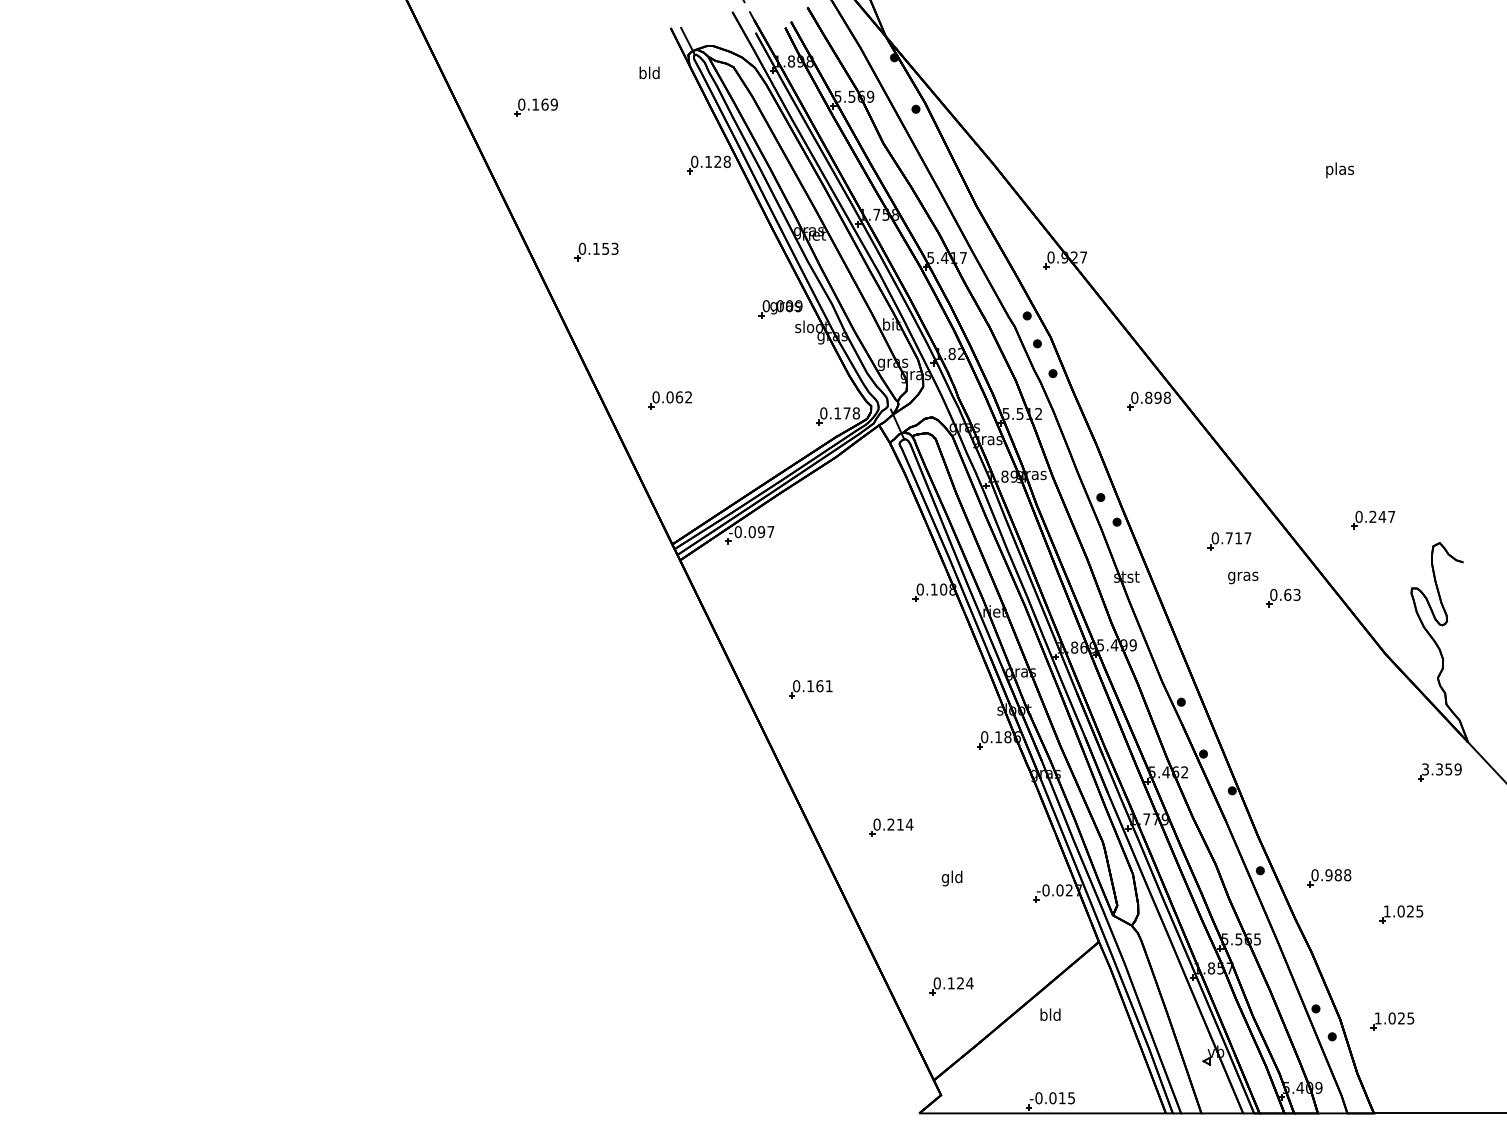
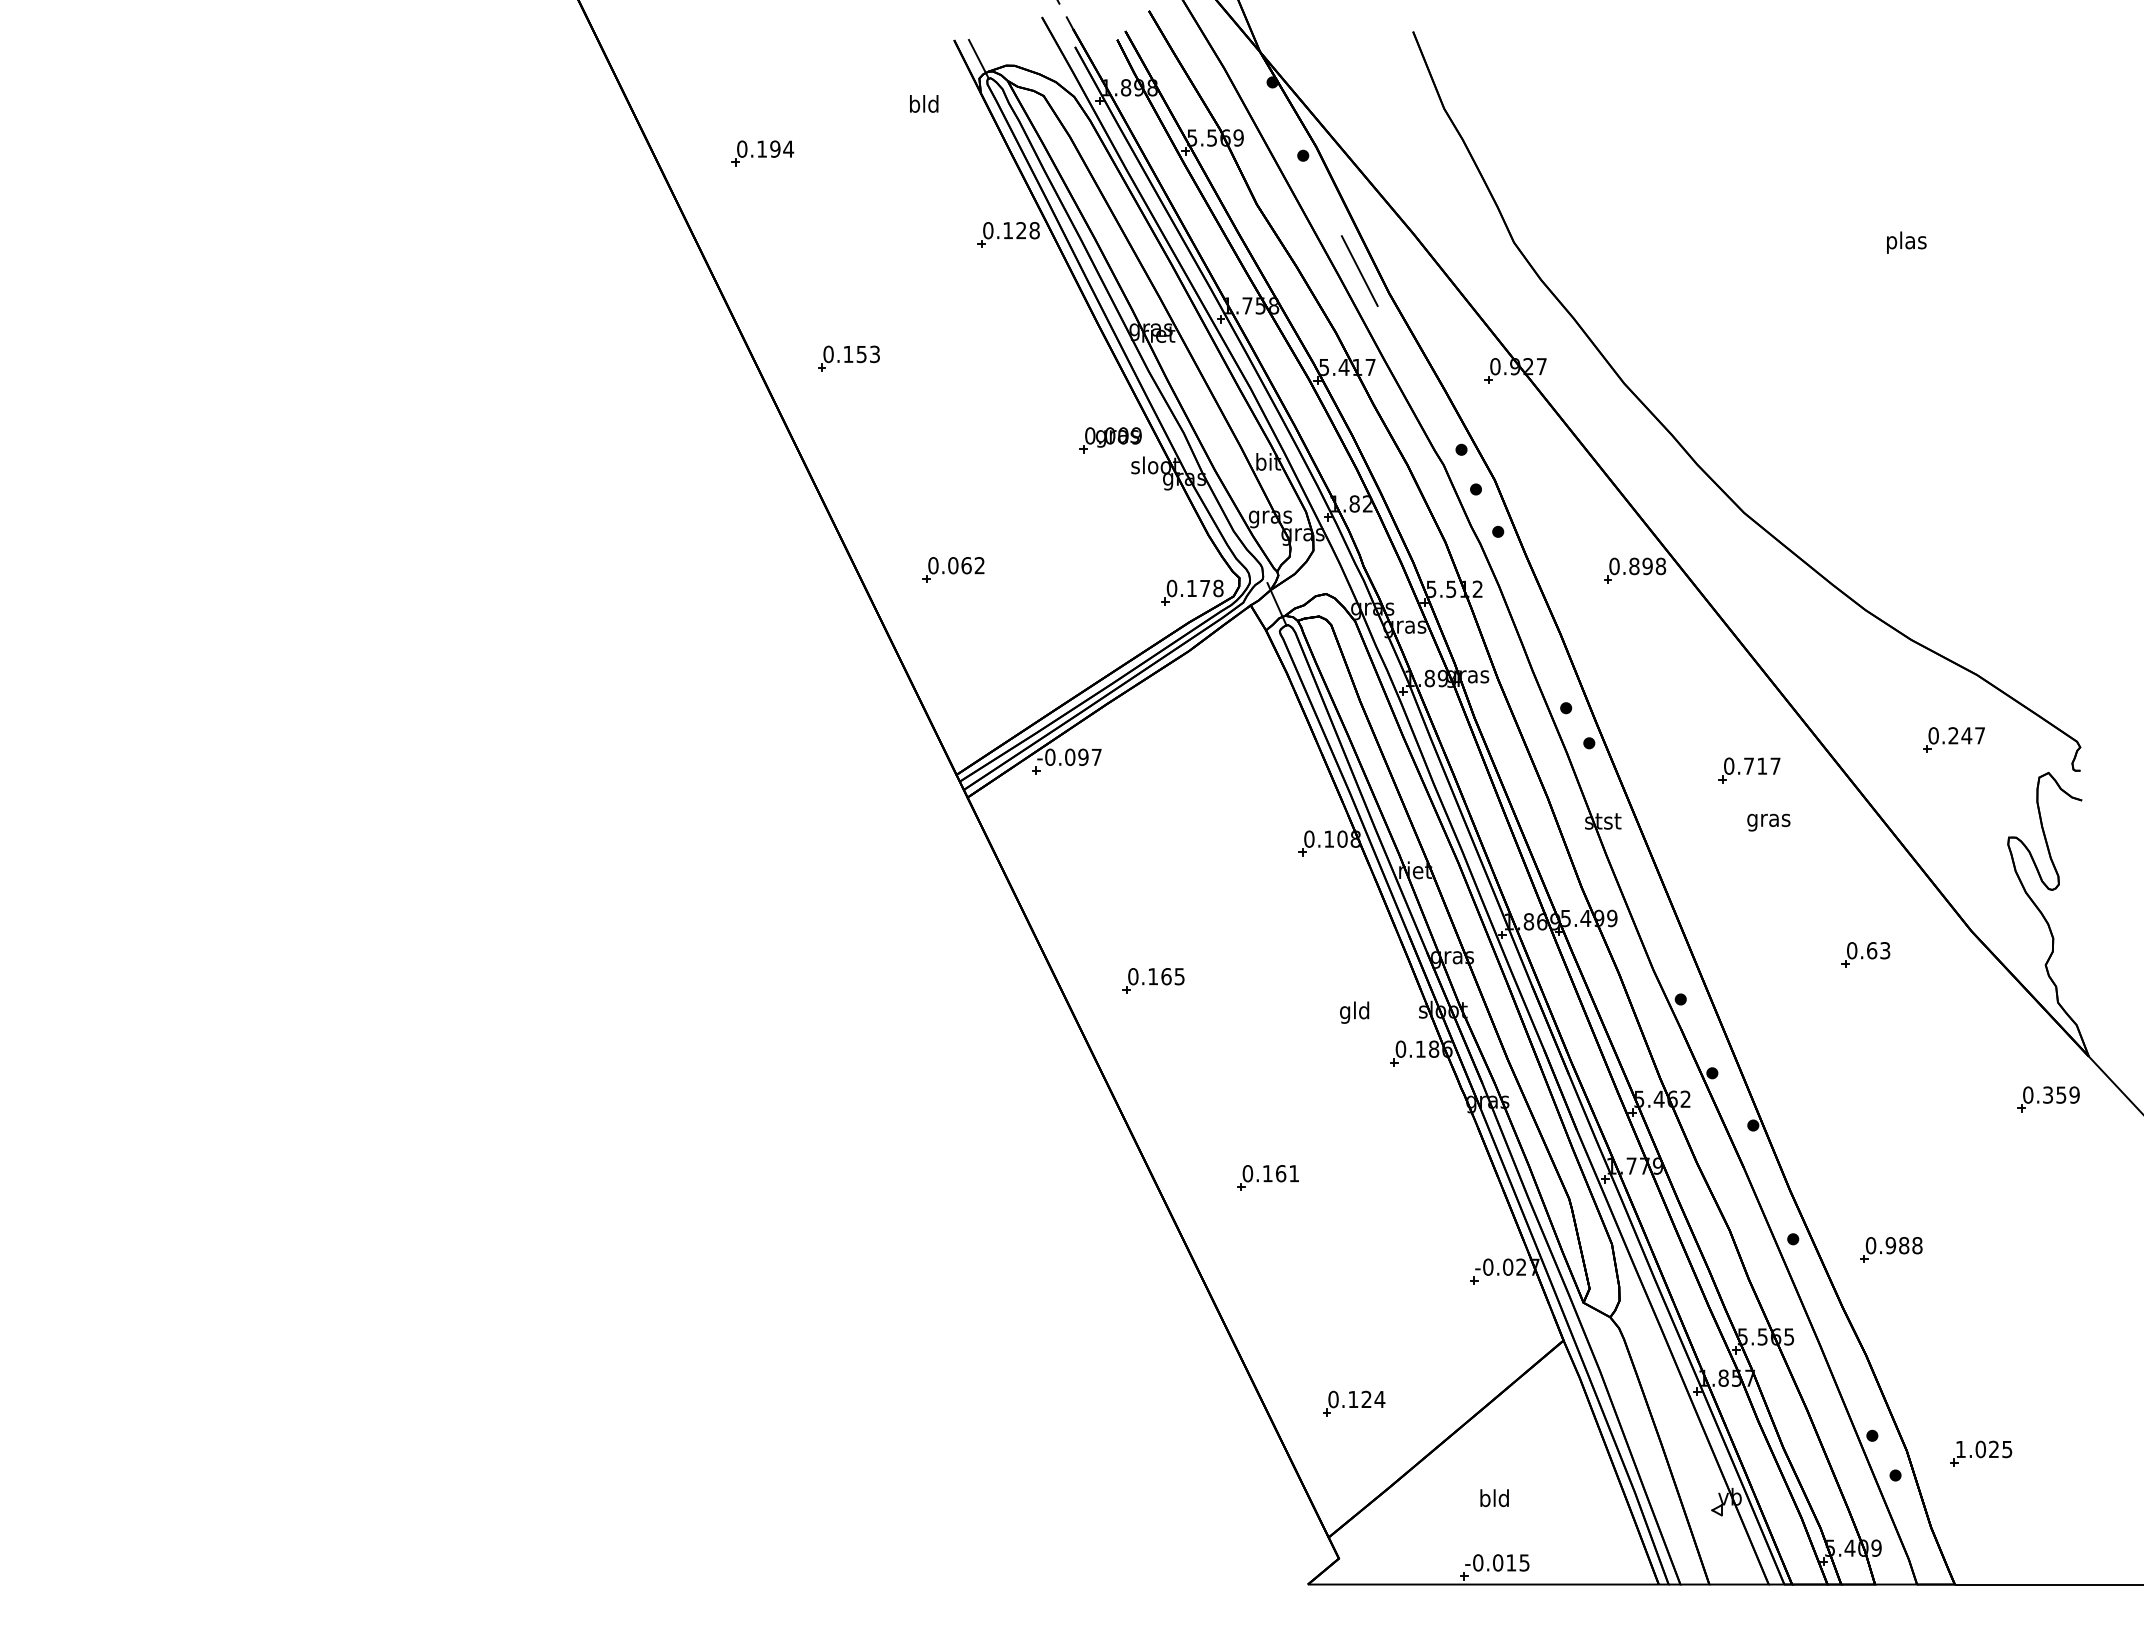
text: (549, 104) -> (781, 148), 0.169 -> 0.194
line: (955, 189) -> (1359, 269), added
part: (1185, 315) -> (1686, 449), added
part: (1283, 597) -> (1865, 954), moved
text: (828, 686) -> (1178, 977), 0.161 -> 0.165
text: (1425, 769) -> (2028, 1095), 3.359 -> 0.359
text: (900, 824) -> (1281, 1173), 0.214 -> 0.161
text: (951, 878) -> (1353, 1012), moved
part: (1401, 914) -> (1994, 1301), removed
text: (1050, 1014) -> (1494, 1497), moved

